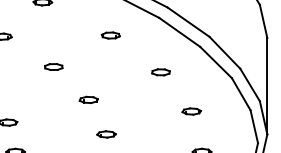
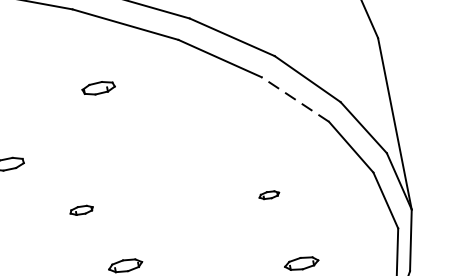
line: (215, 62) -> (294, 99), solid -> dashed
part: (160, 72) -> (199, 136), removed
part: (88, 99) -> (81, 209), size x0.7
part: (191, 111) -> (268, 195), size x0.6

